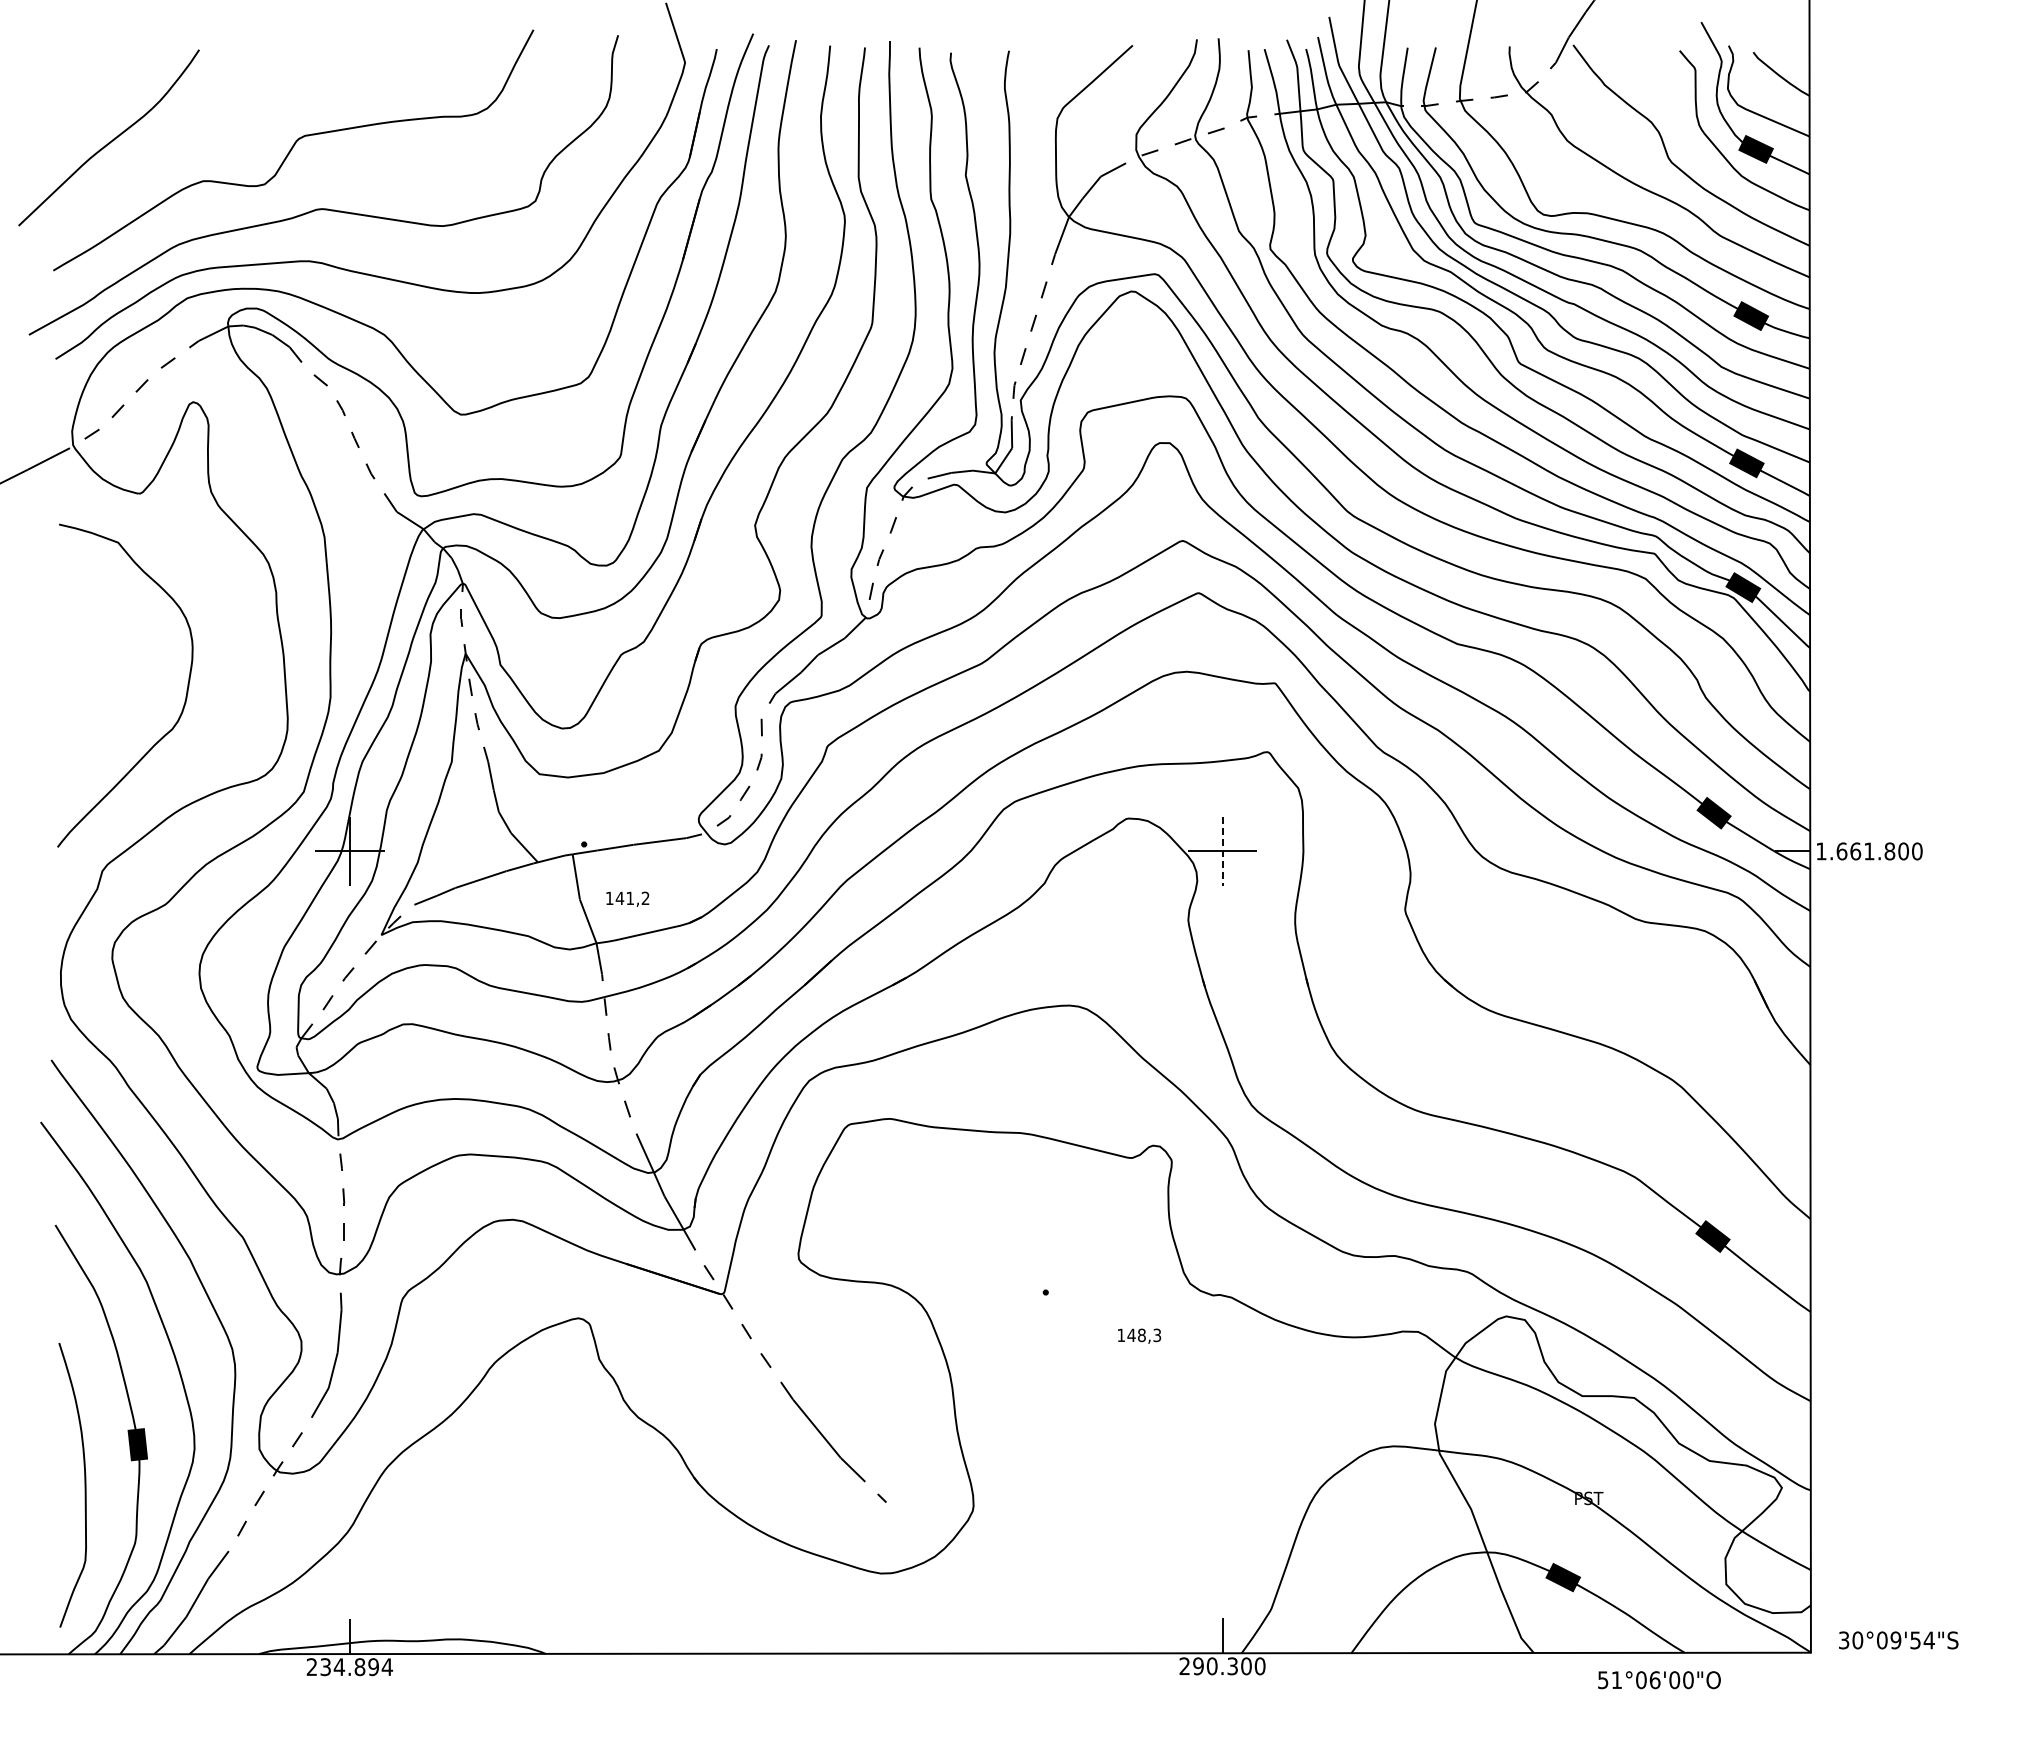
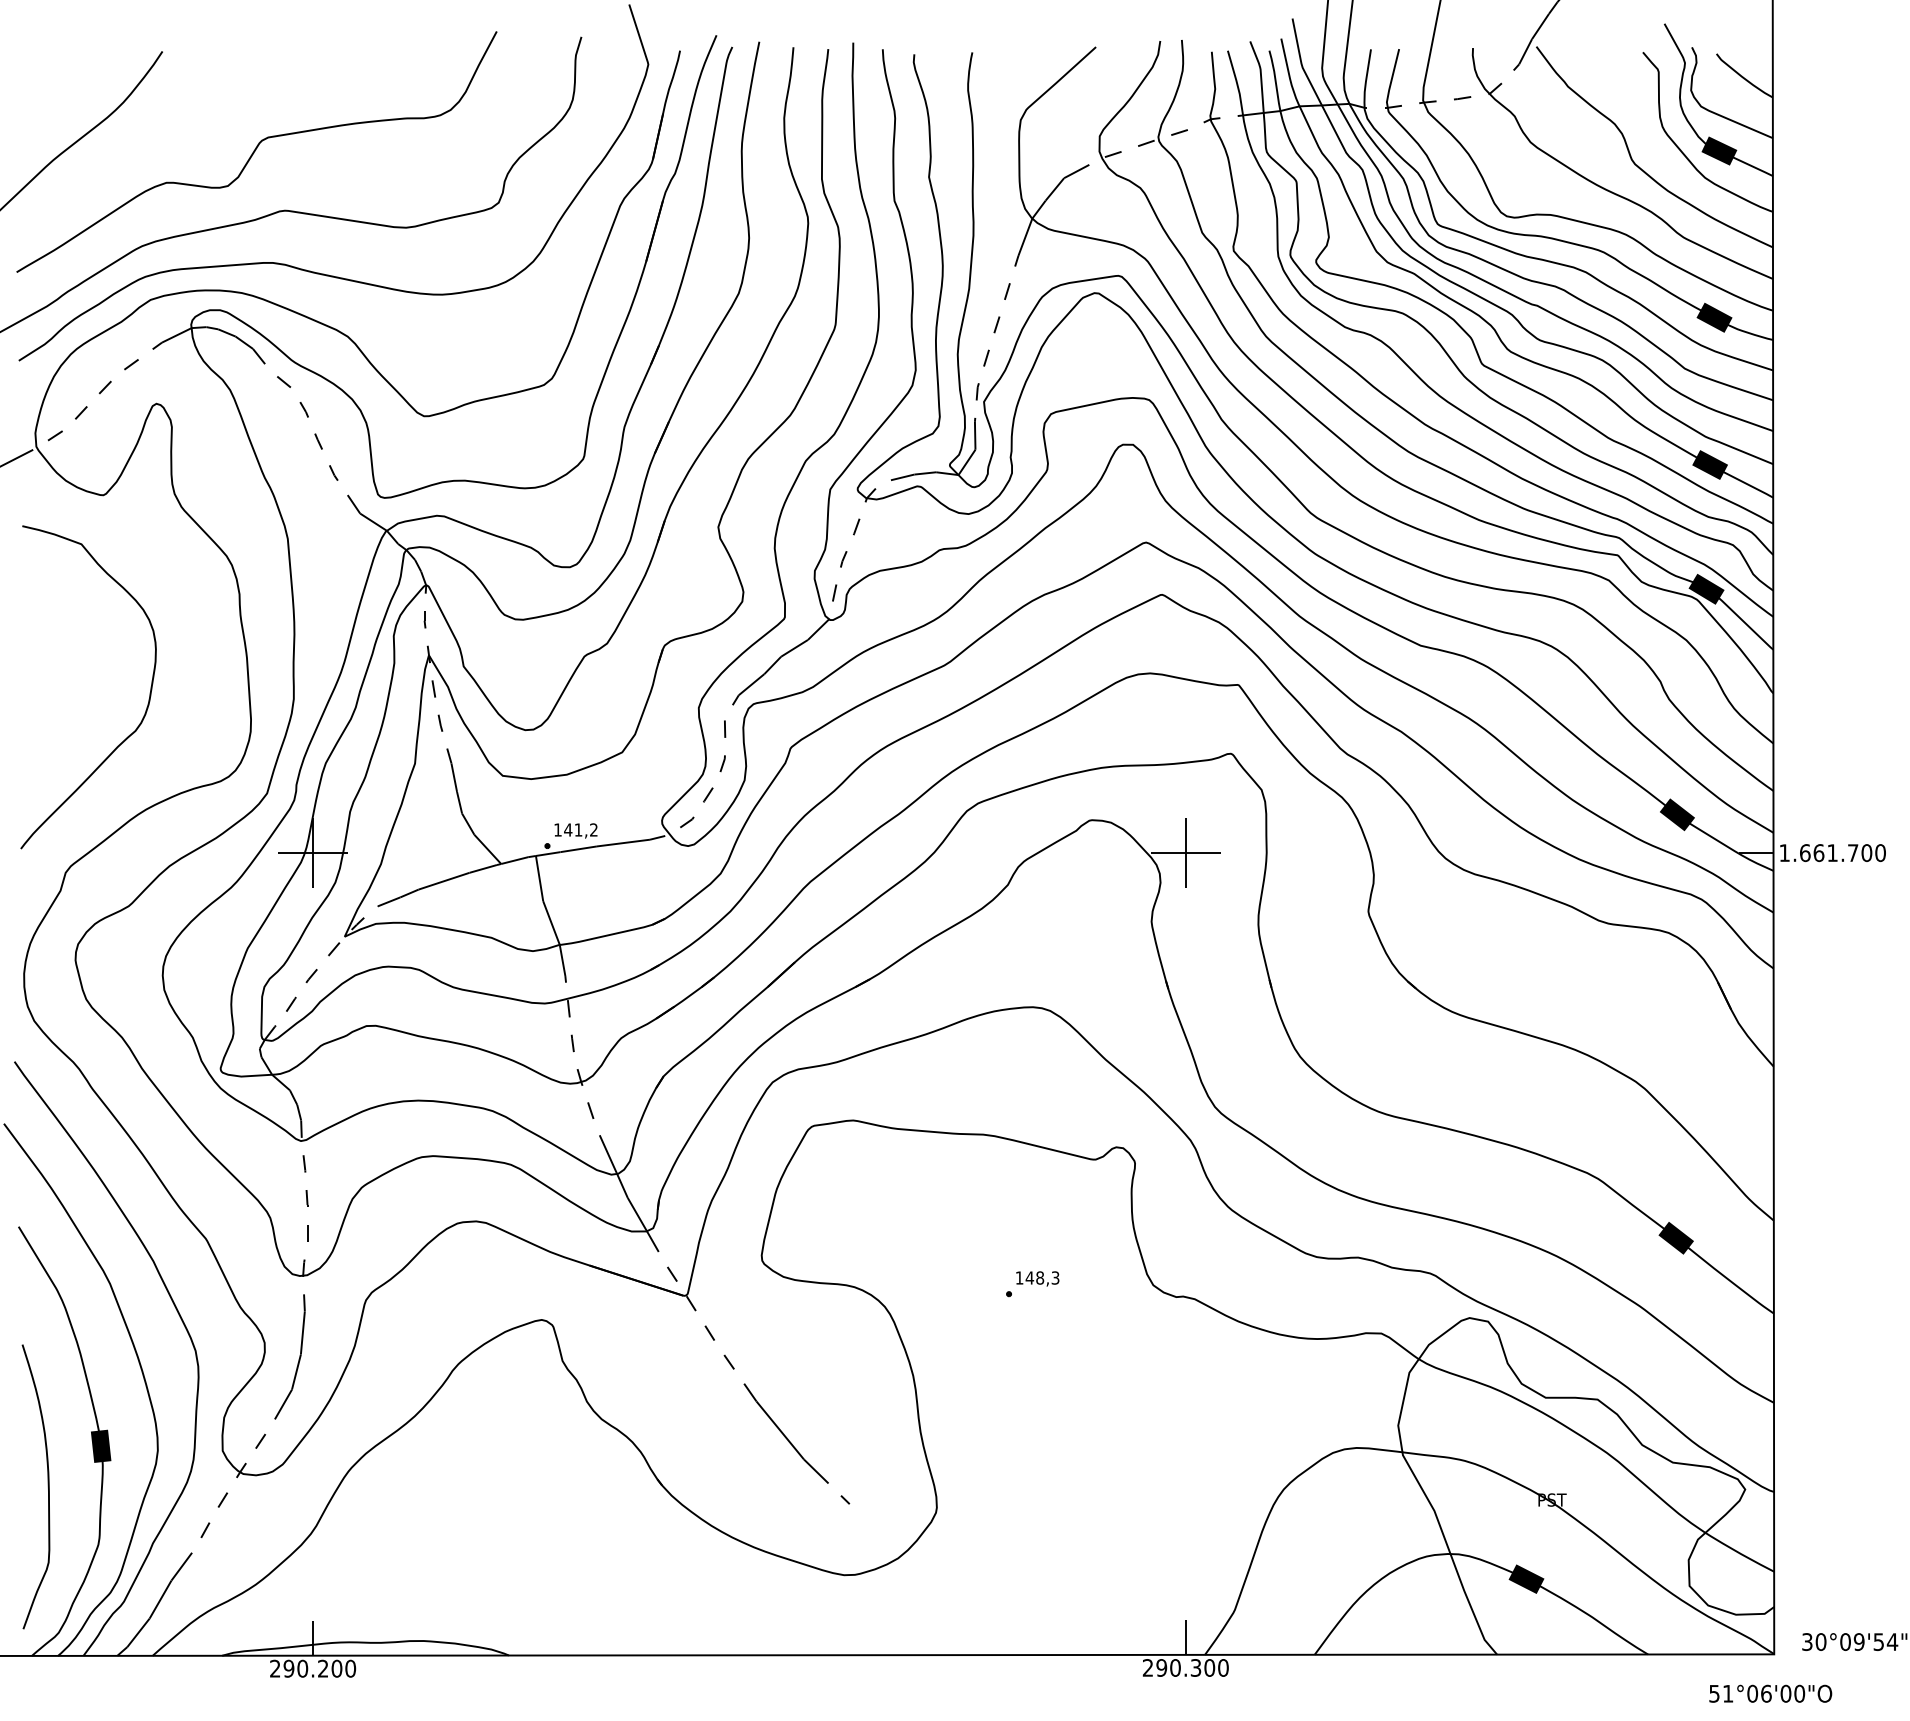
line: (1222, 851) -> (1185, 853), dashed -> solid
text: (1889, 851) -> (1852, 853), 1.661.800 -> 1.661.700
text: (627, 898) -> (575, 830), moved
text: (1139, 1335) -> (1037, 1278), moved
text: (356, 1667) -> (319, 1669), 234.894 -> 290.200
text: (1659, 1680) -> (1770, 1694), moved

